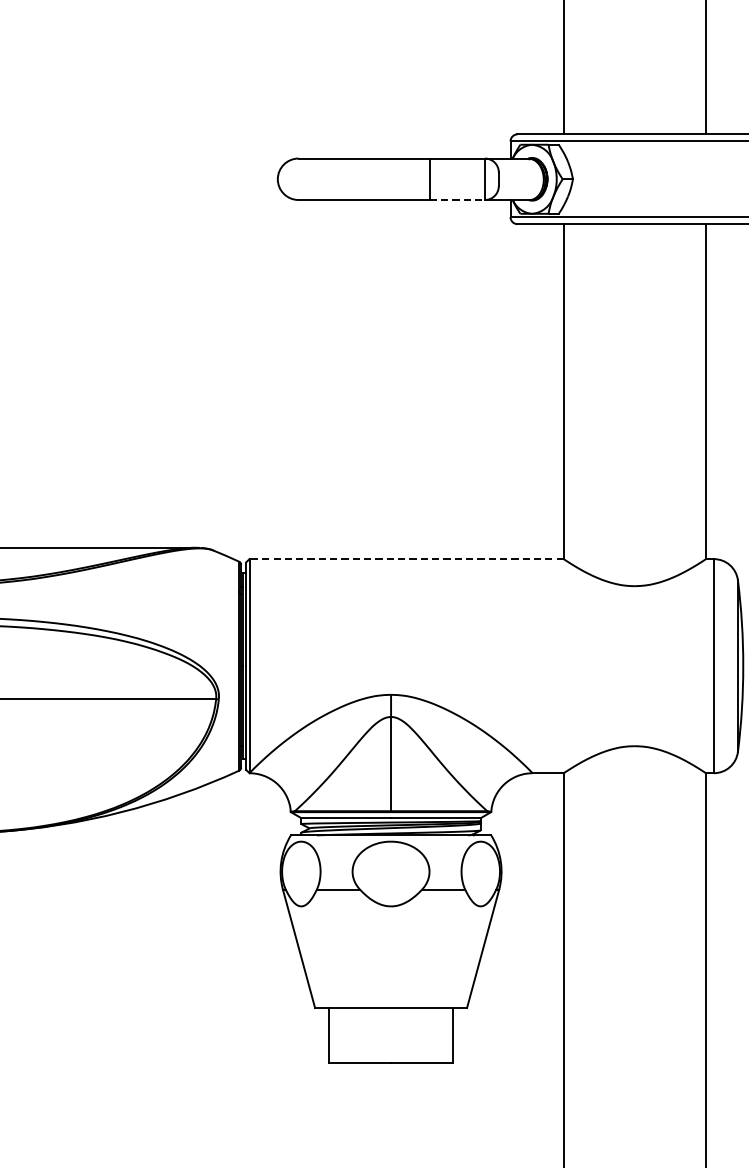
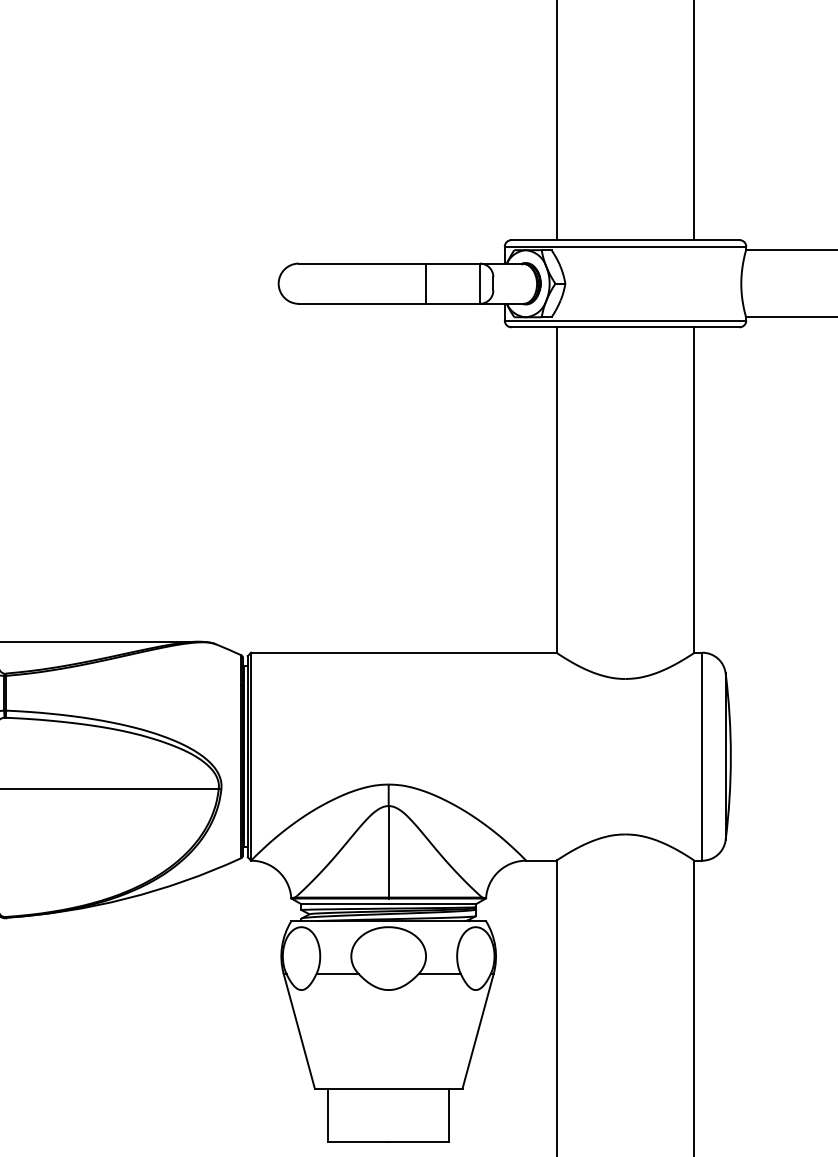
line: (457, 199) -> (453, 303), dashed -> solid
line: (406, 558) -> (403, 652), dashed -> solid

